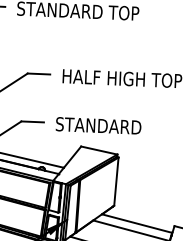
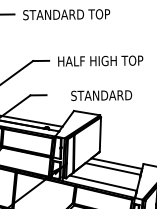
text: (98, 125) -> (101, 95), moved

